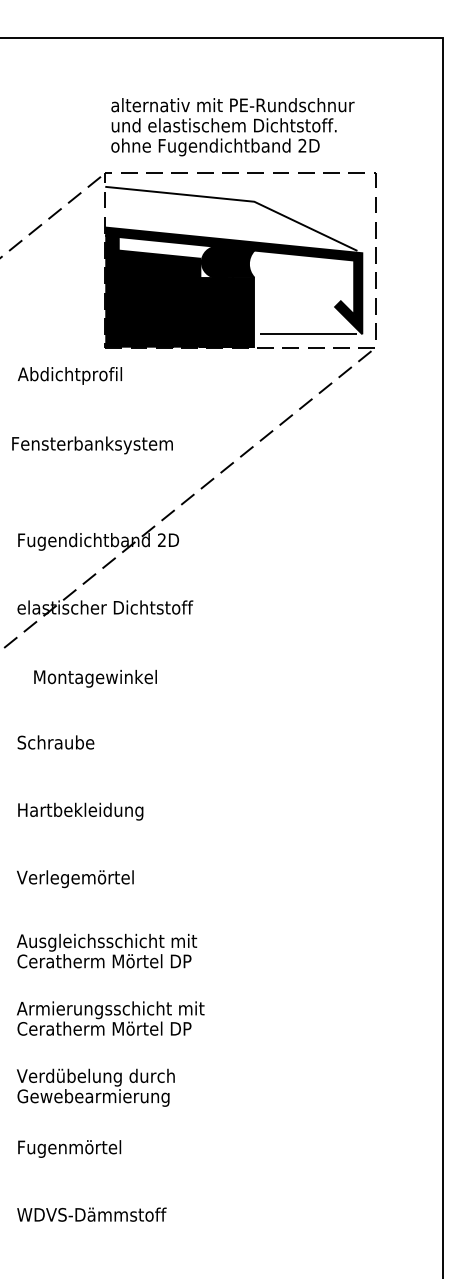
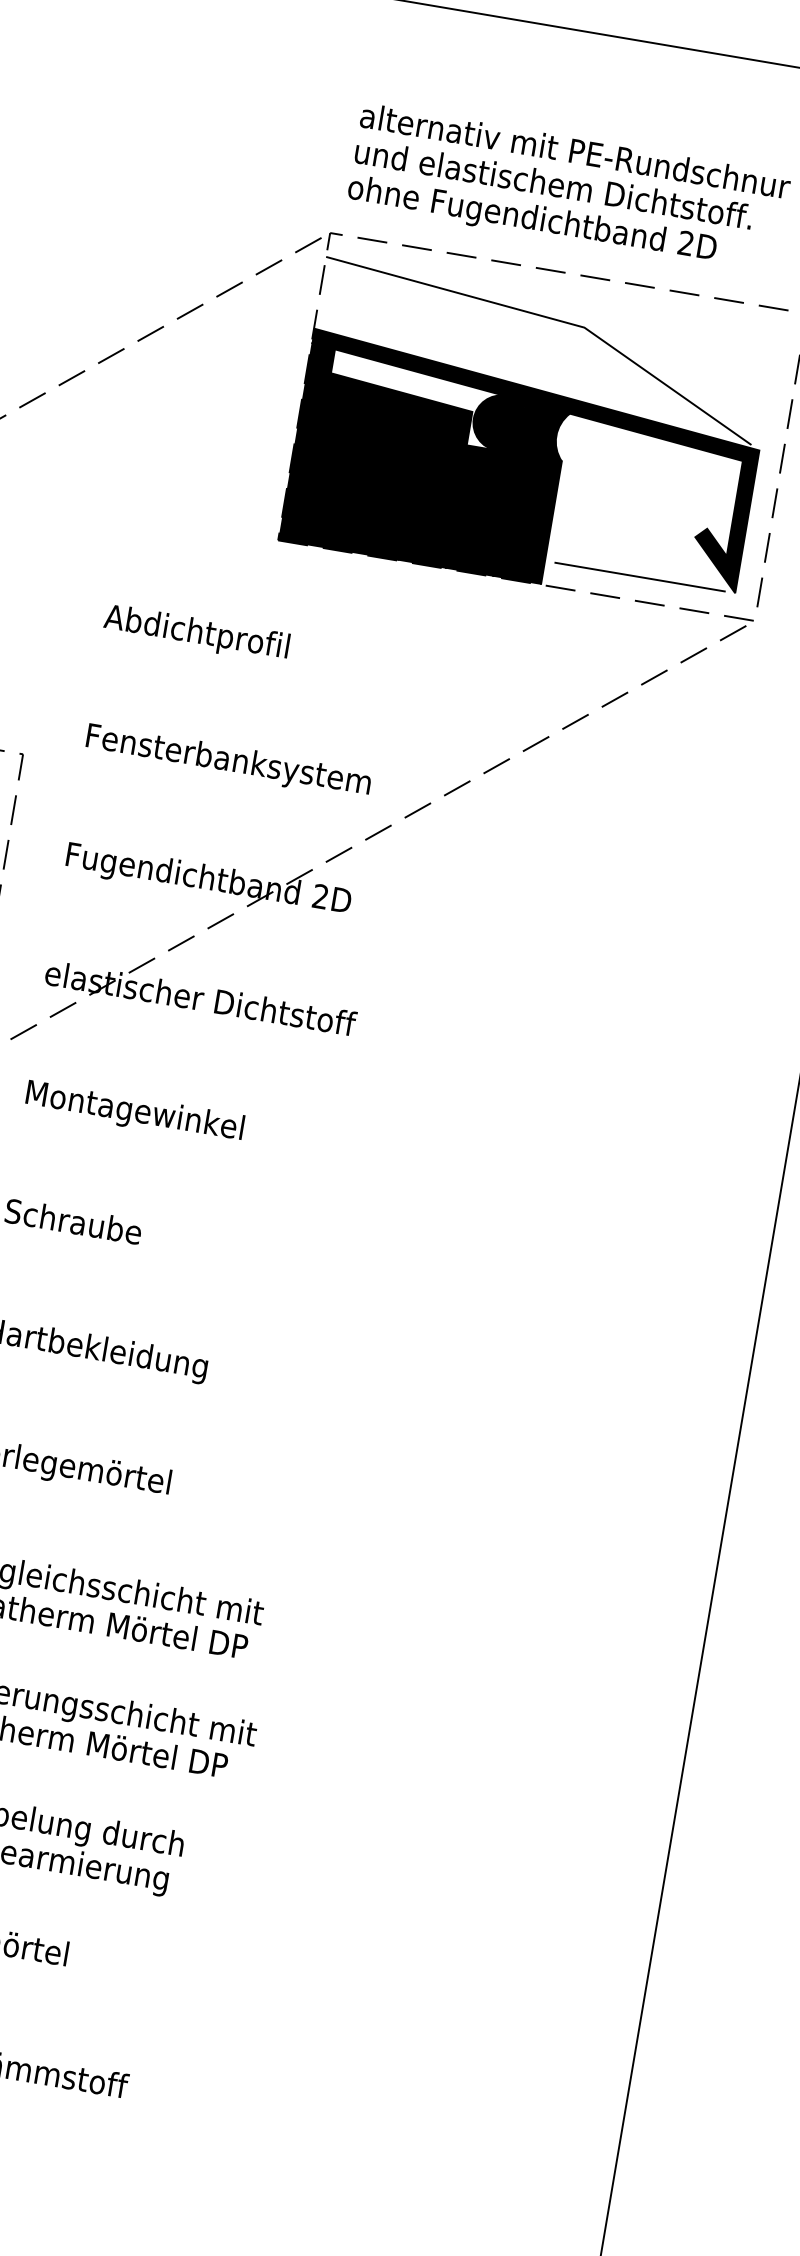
text: (69, 375) -> (195, 633), moved
text: (92, 445) -> (228, 761), moved
text: (95, 678) -> (134, 1112), moved

